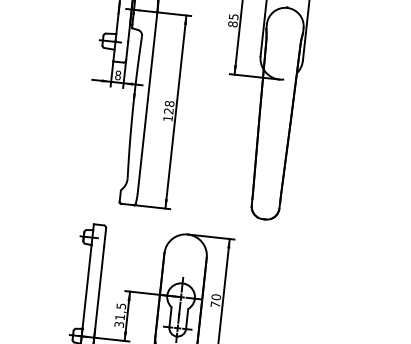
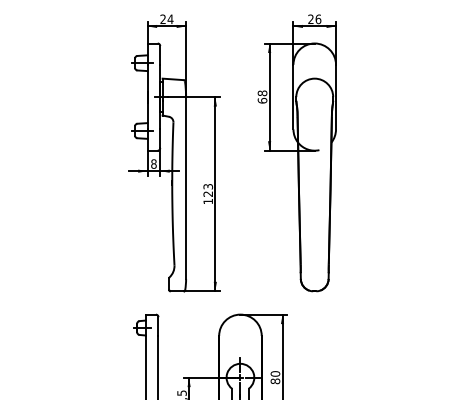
text: (233, 20) -> (262, 96), 85 -> 68
text: (168, 103) -> (207, 186), 128 -> 123
text: (215, 304) -> (275, 381), 70 -> 80

